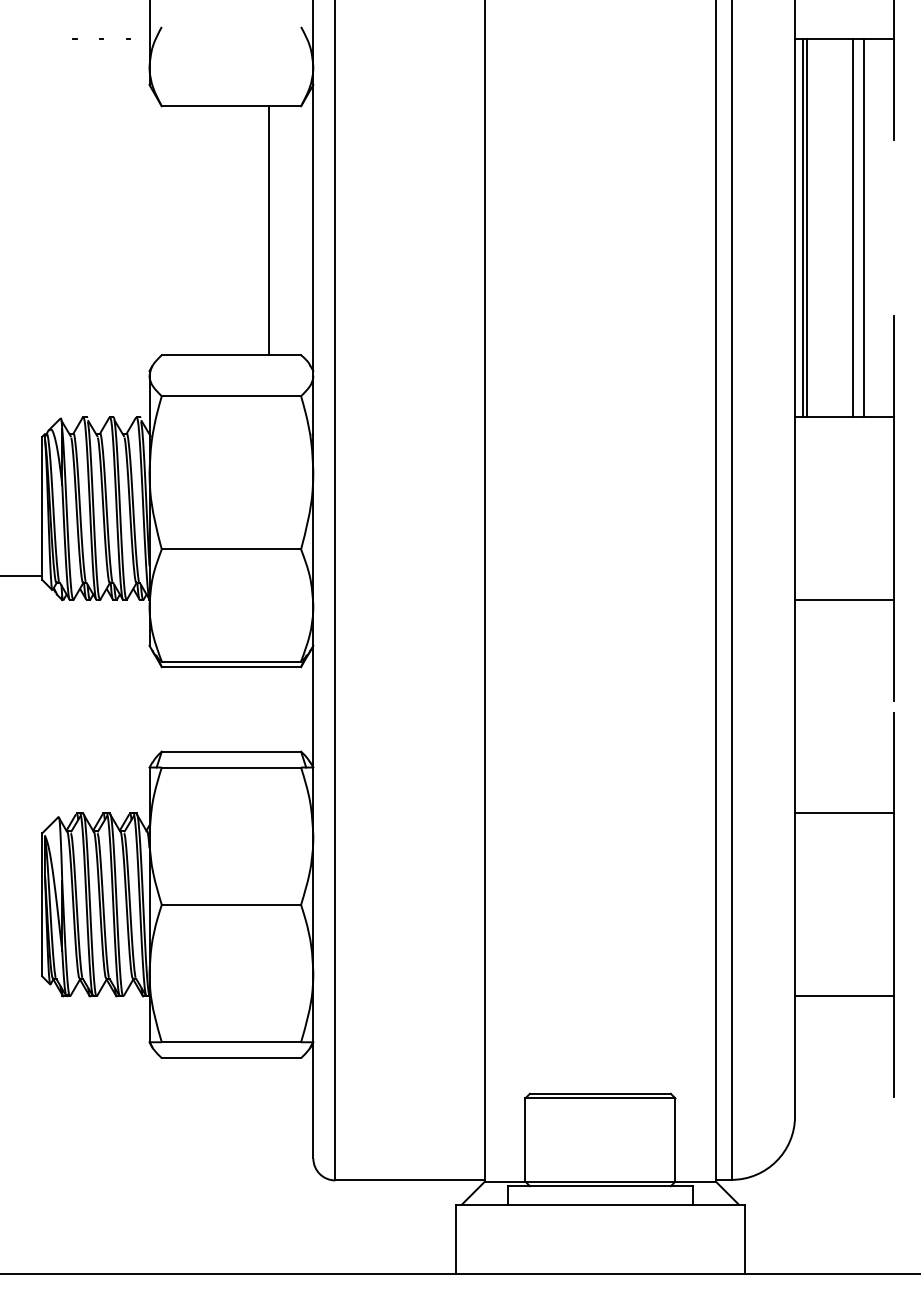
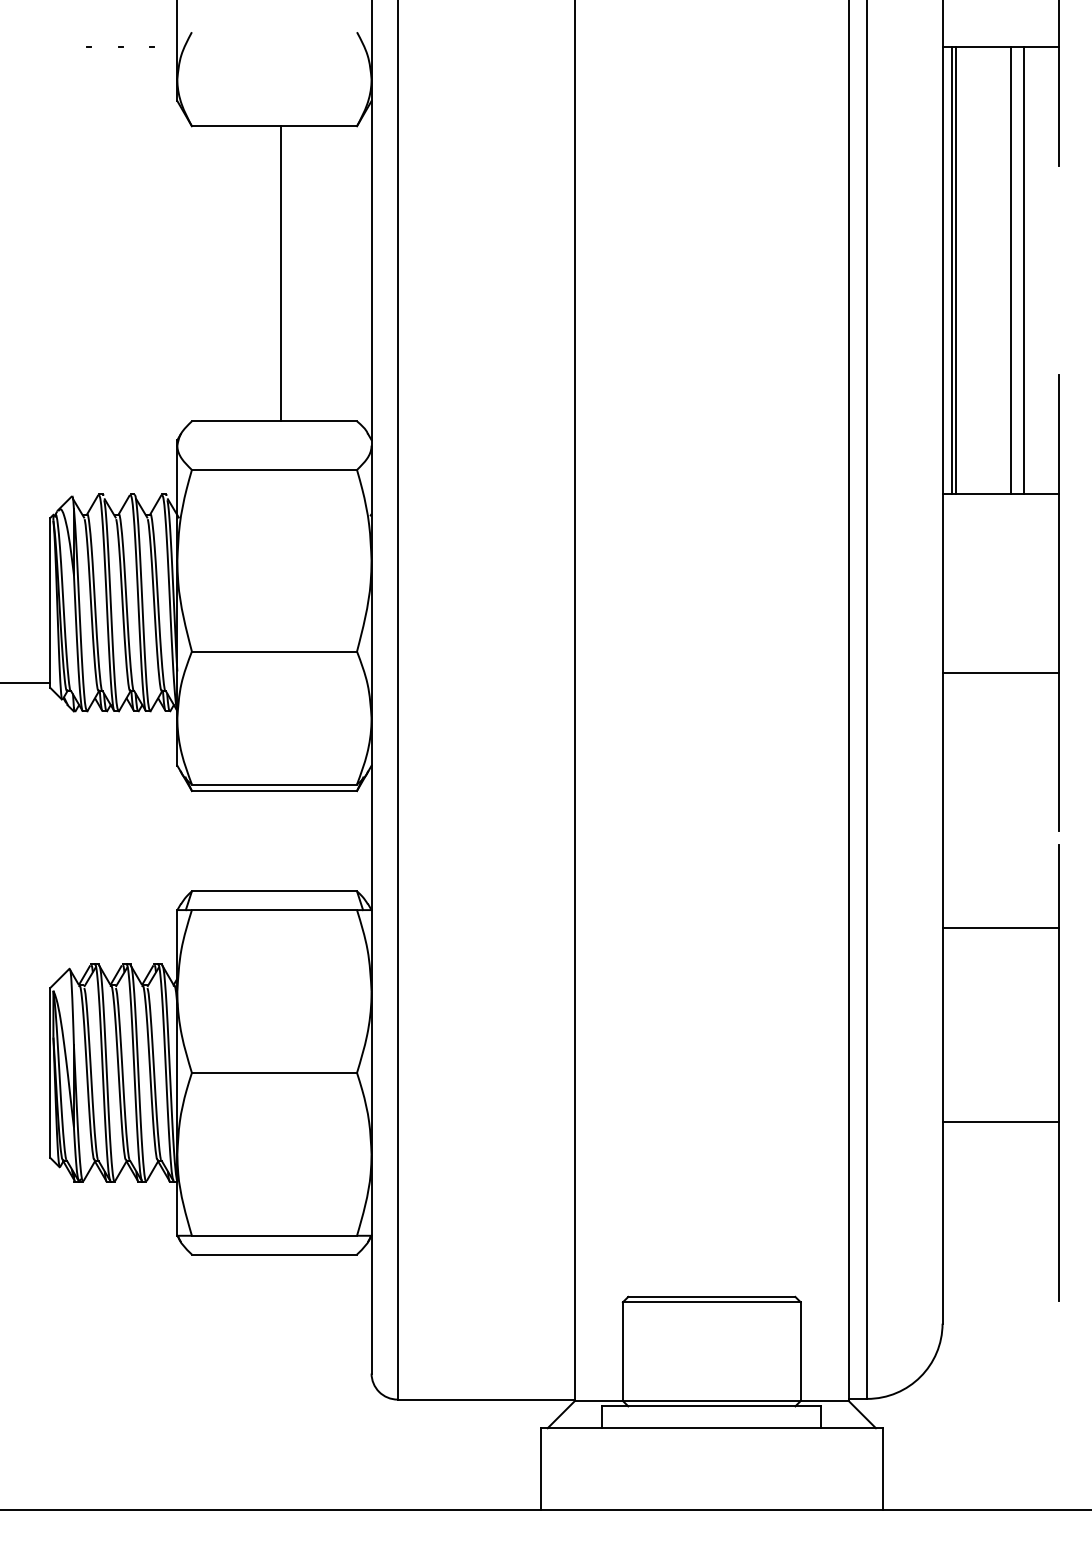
line: (269, 230) -> (281, 273), moved
line: (843, 599) -> (1000, 673), moved
line: (843, 813) -> (1000, 928), moved
line: (843, 996) -> (1000, 1121), moved

